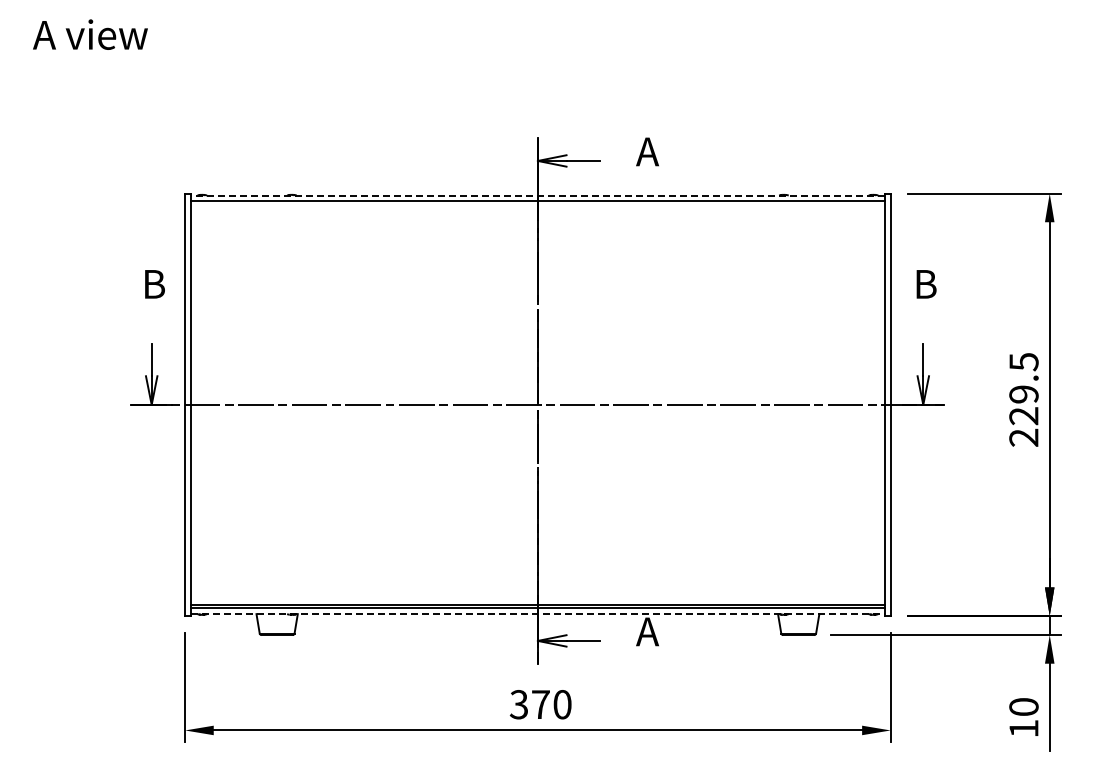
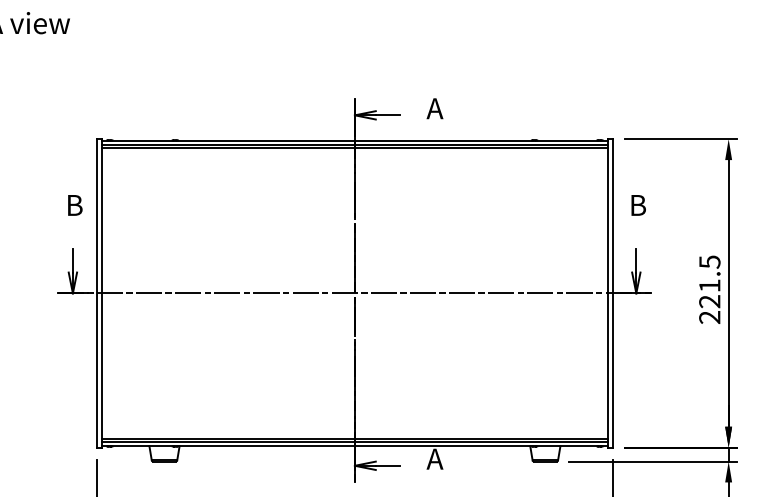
line: (537, 195) -> (354, 140), dashed -> solid
line: (537, 205) -> (354, 147), added
text: (1023, 394) -> (709, 285), 229.5 -> 221.5
line: (538, 614) -> (355, 446), dashed -> solid

